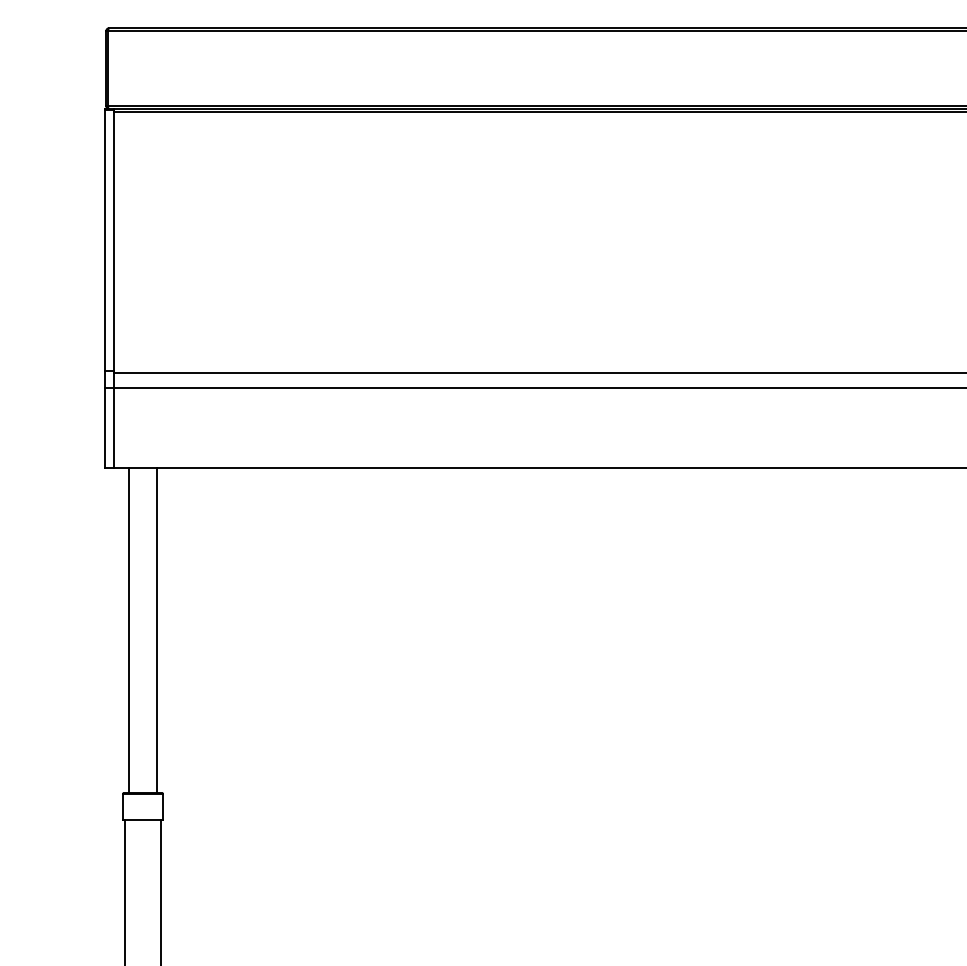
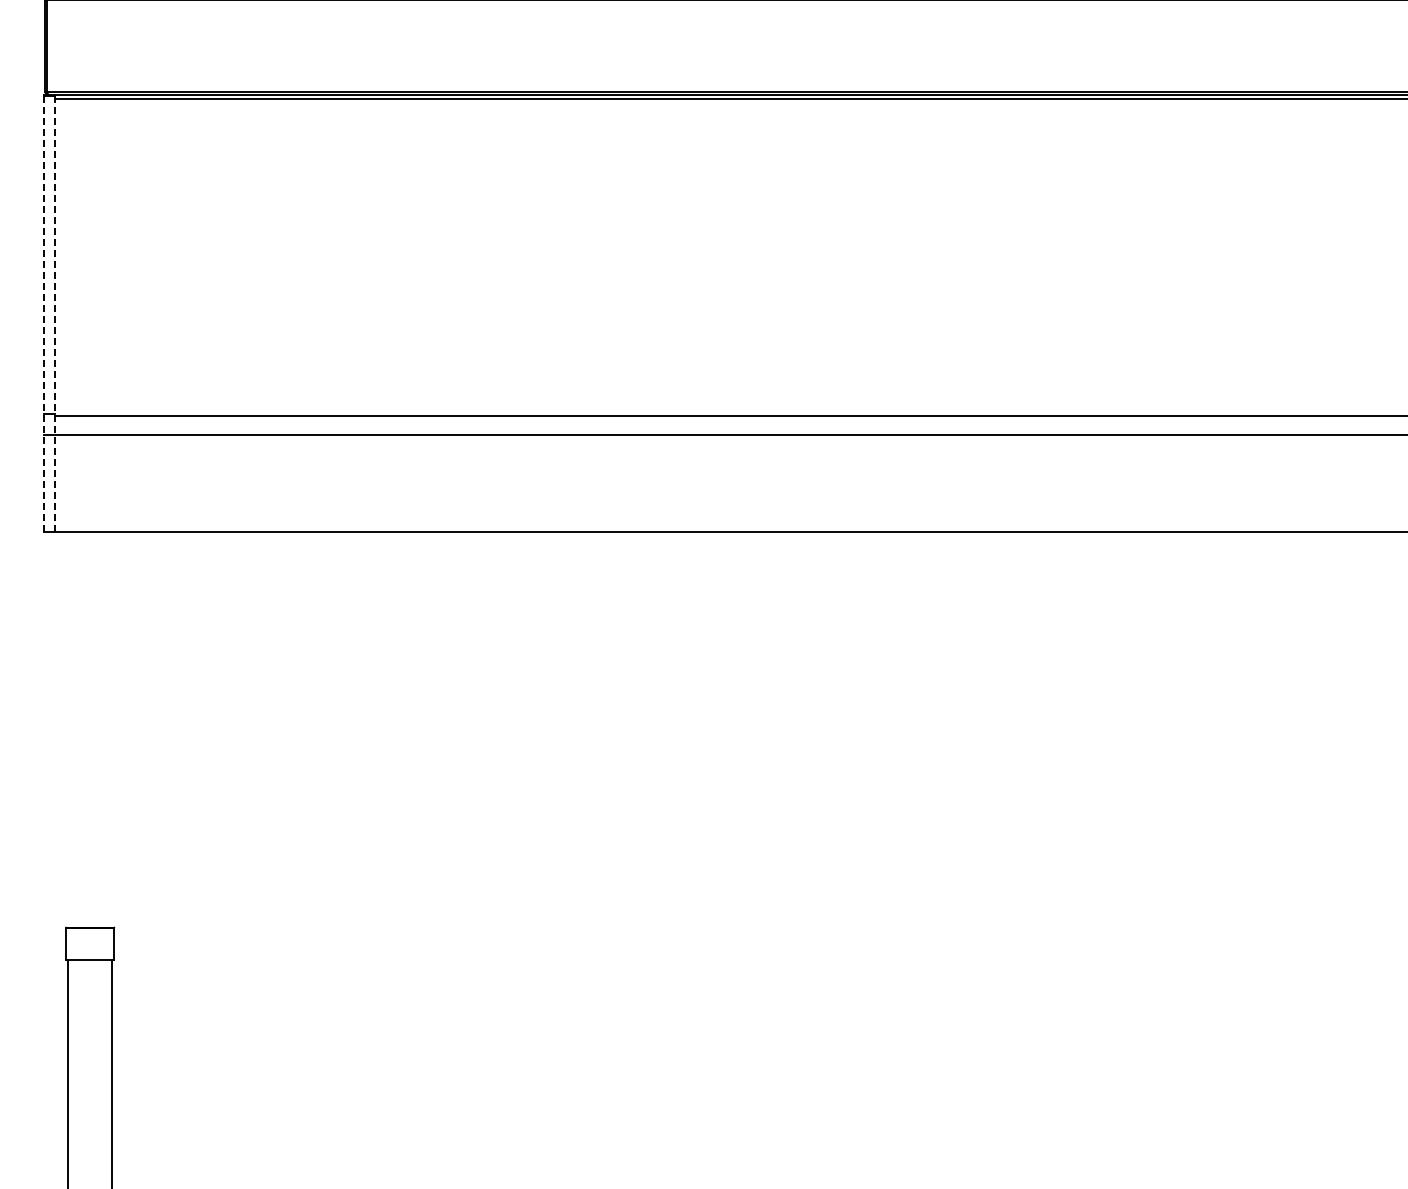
line: (105, 287) -> (44, 312), solid -> dashed
line: (114, 287) -> (55, 312), solid -> dashed
line: (128, 630) -> (72, 729), removed
line: (157, 630) -> (107, 729), removed

